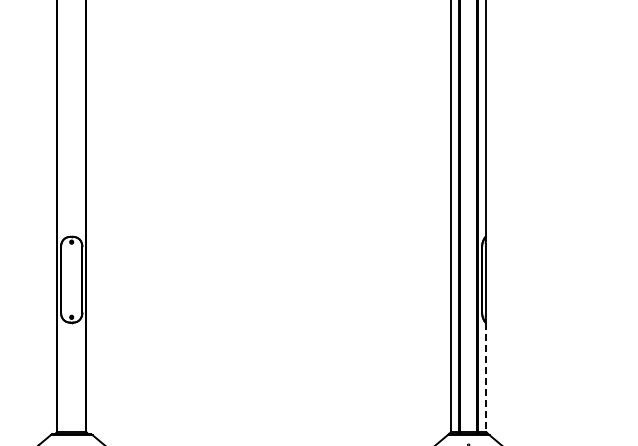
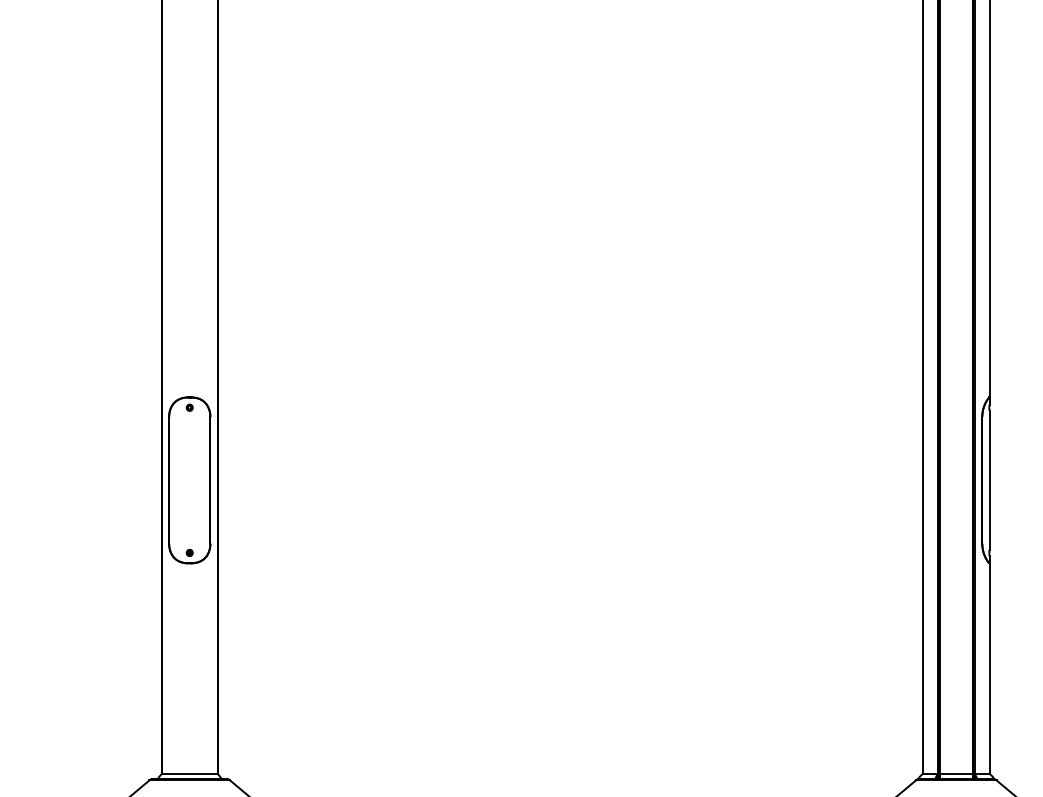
line: (485, 377) -> (988, 669), dashed -> solid

